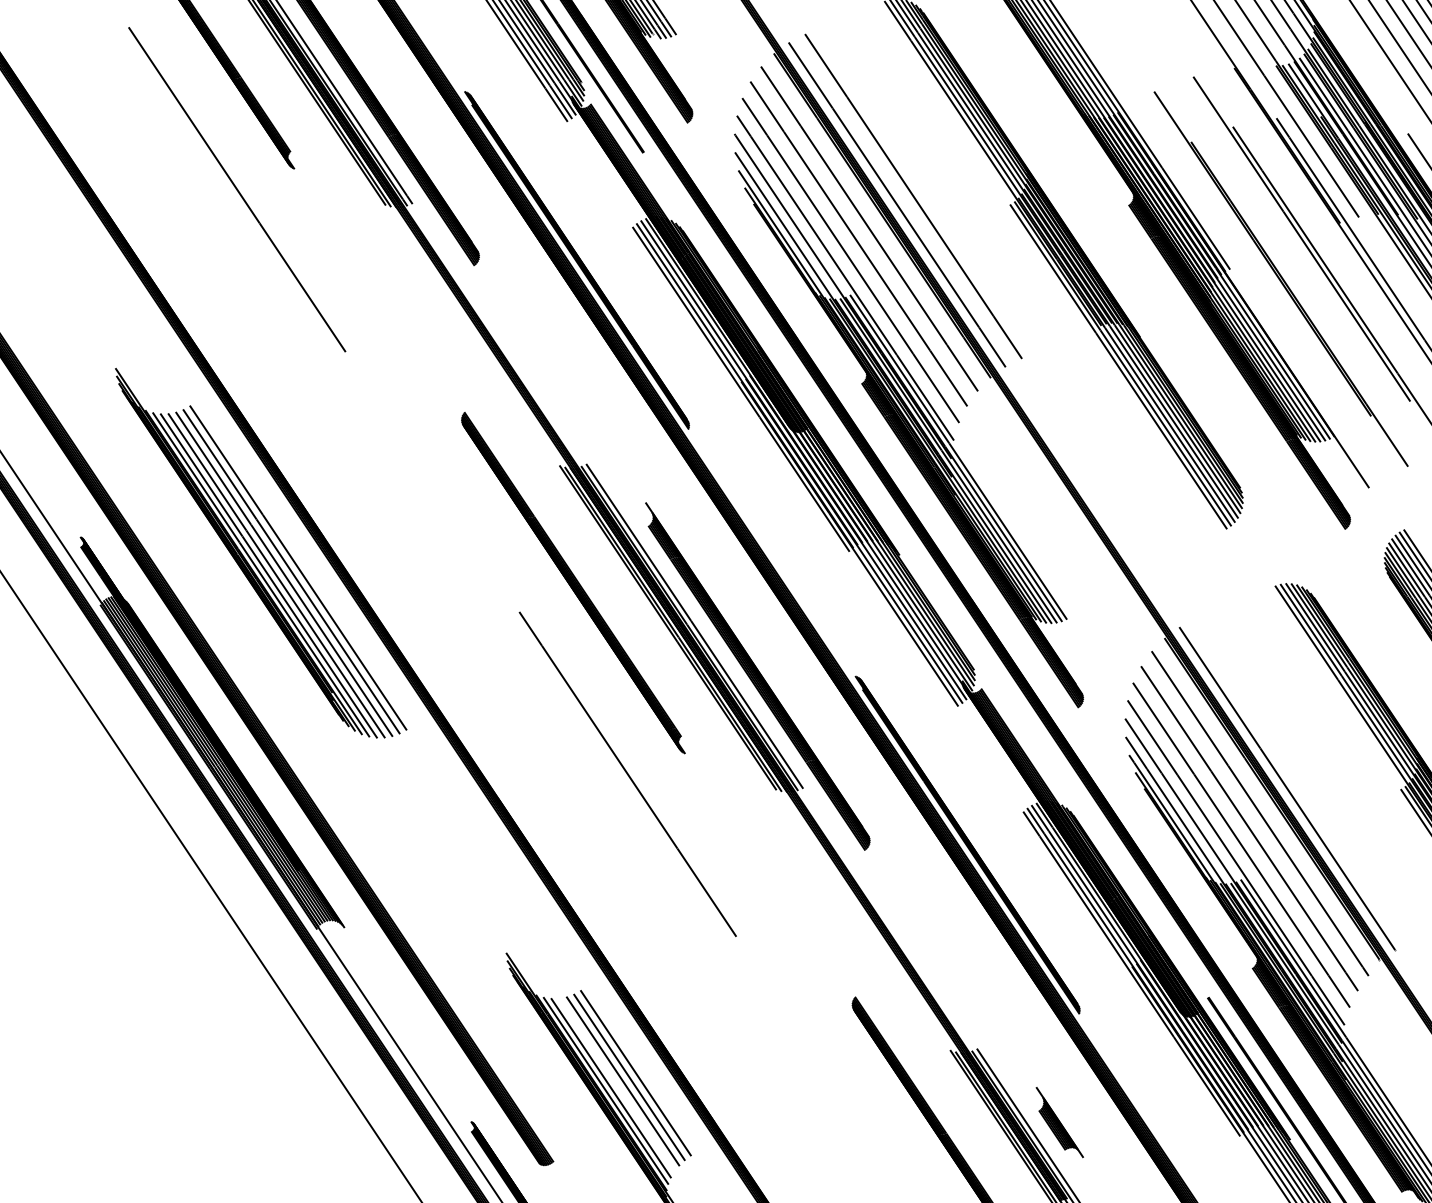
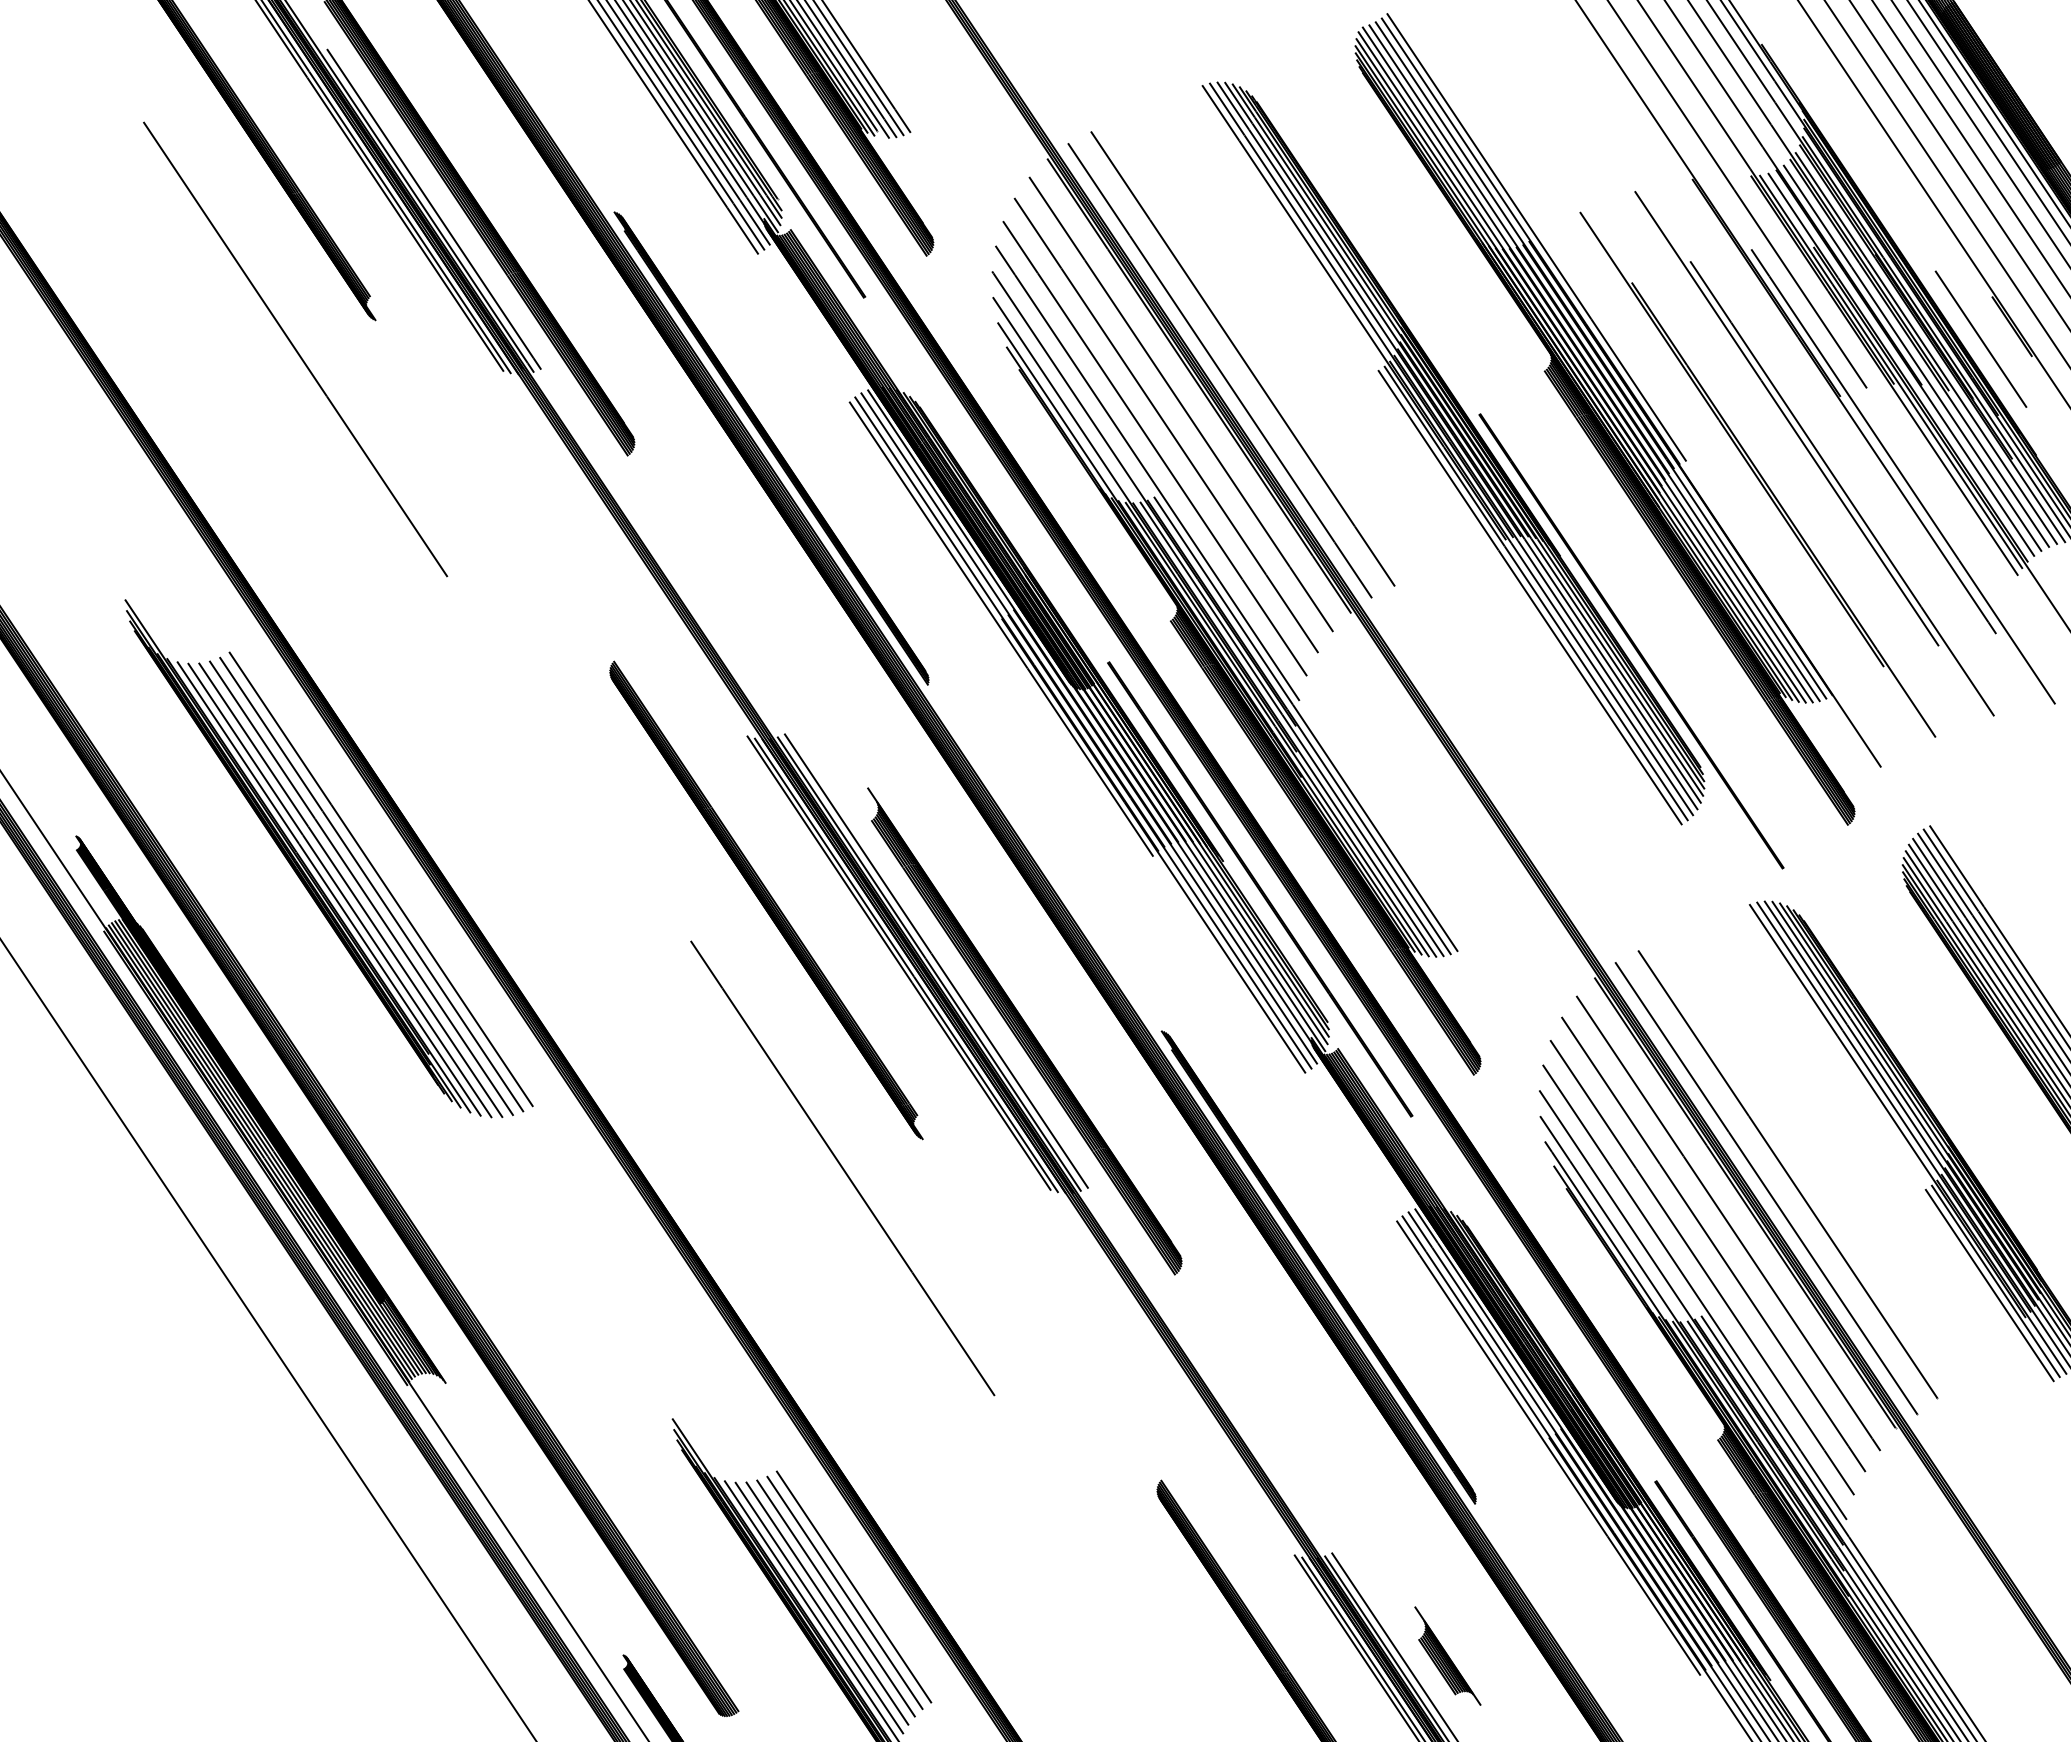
line: (1190, 398) -> (1631, 641), added
line: (926, 575) -> (1260, 889), added
line: (1302, 778) -> (1787, 1174), added
line: (616, 1084) -> (827, 1603), added

